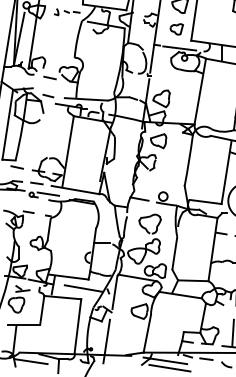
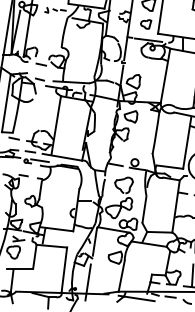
line: (82, 288) -> (68, 238), removed
line: (30, 362) -> (25, 299), removed
line: (170, 368) -> (140, 304), removed

